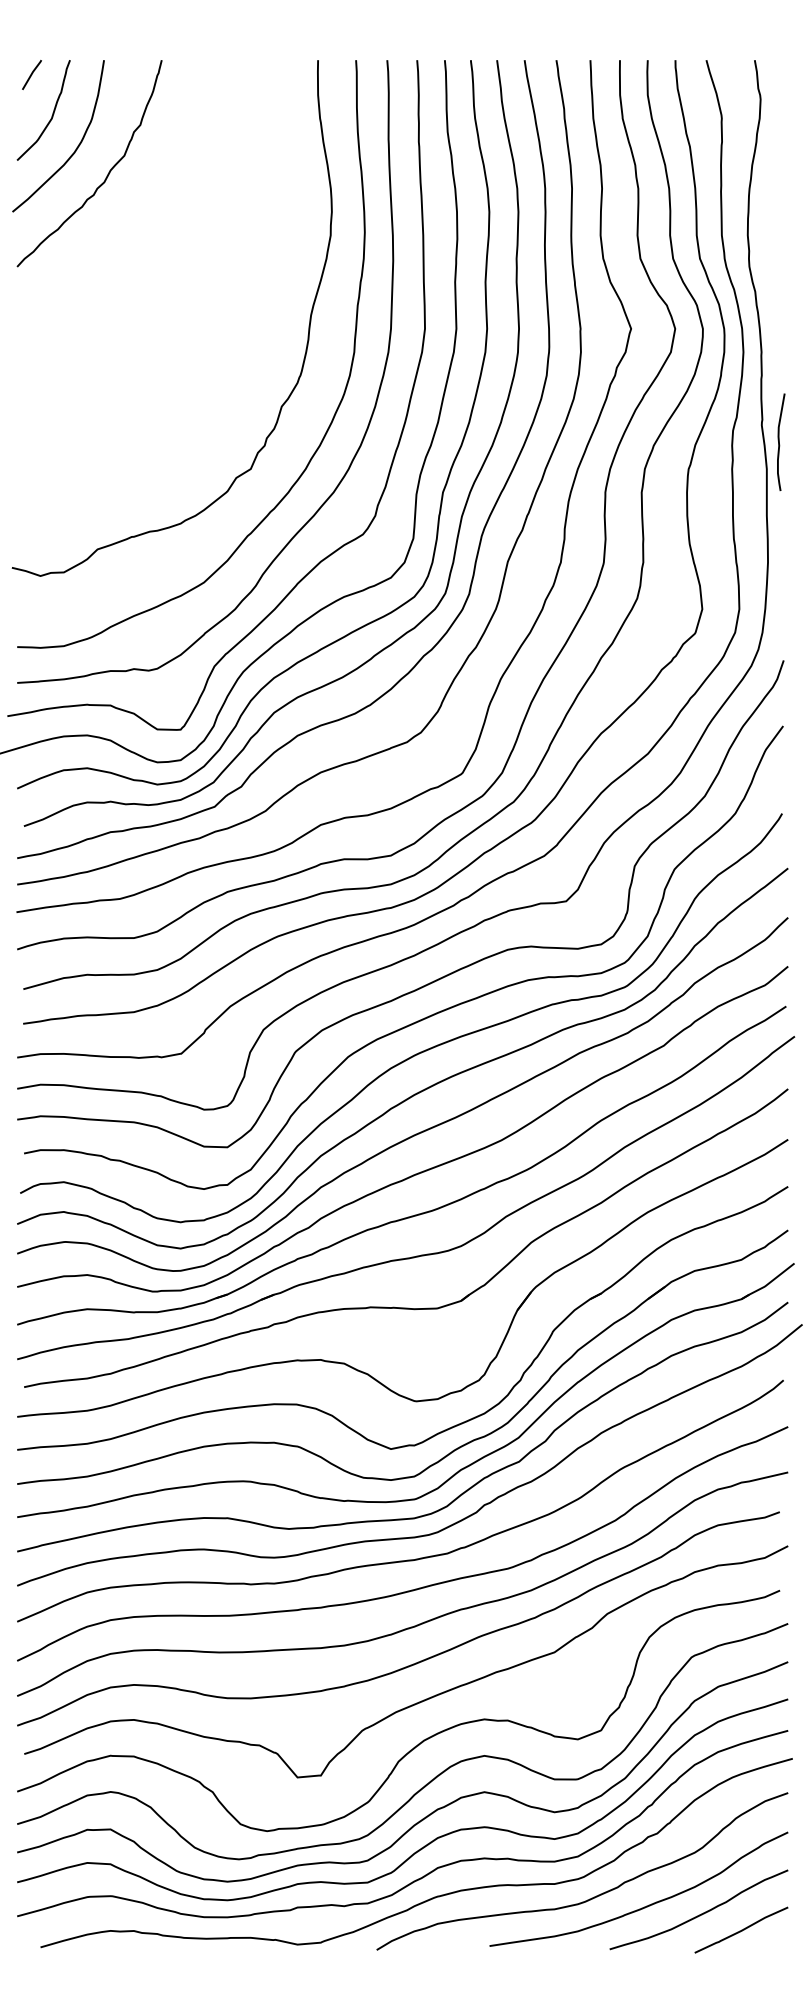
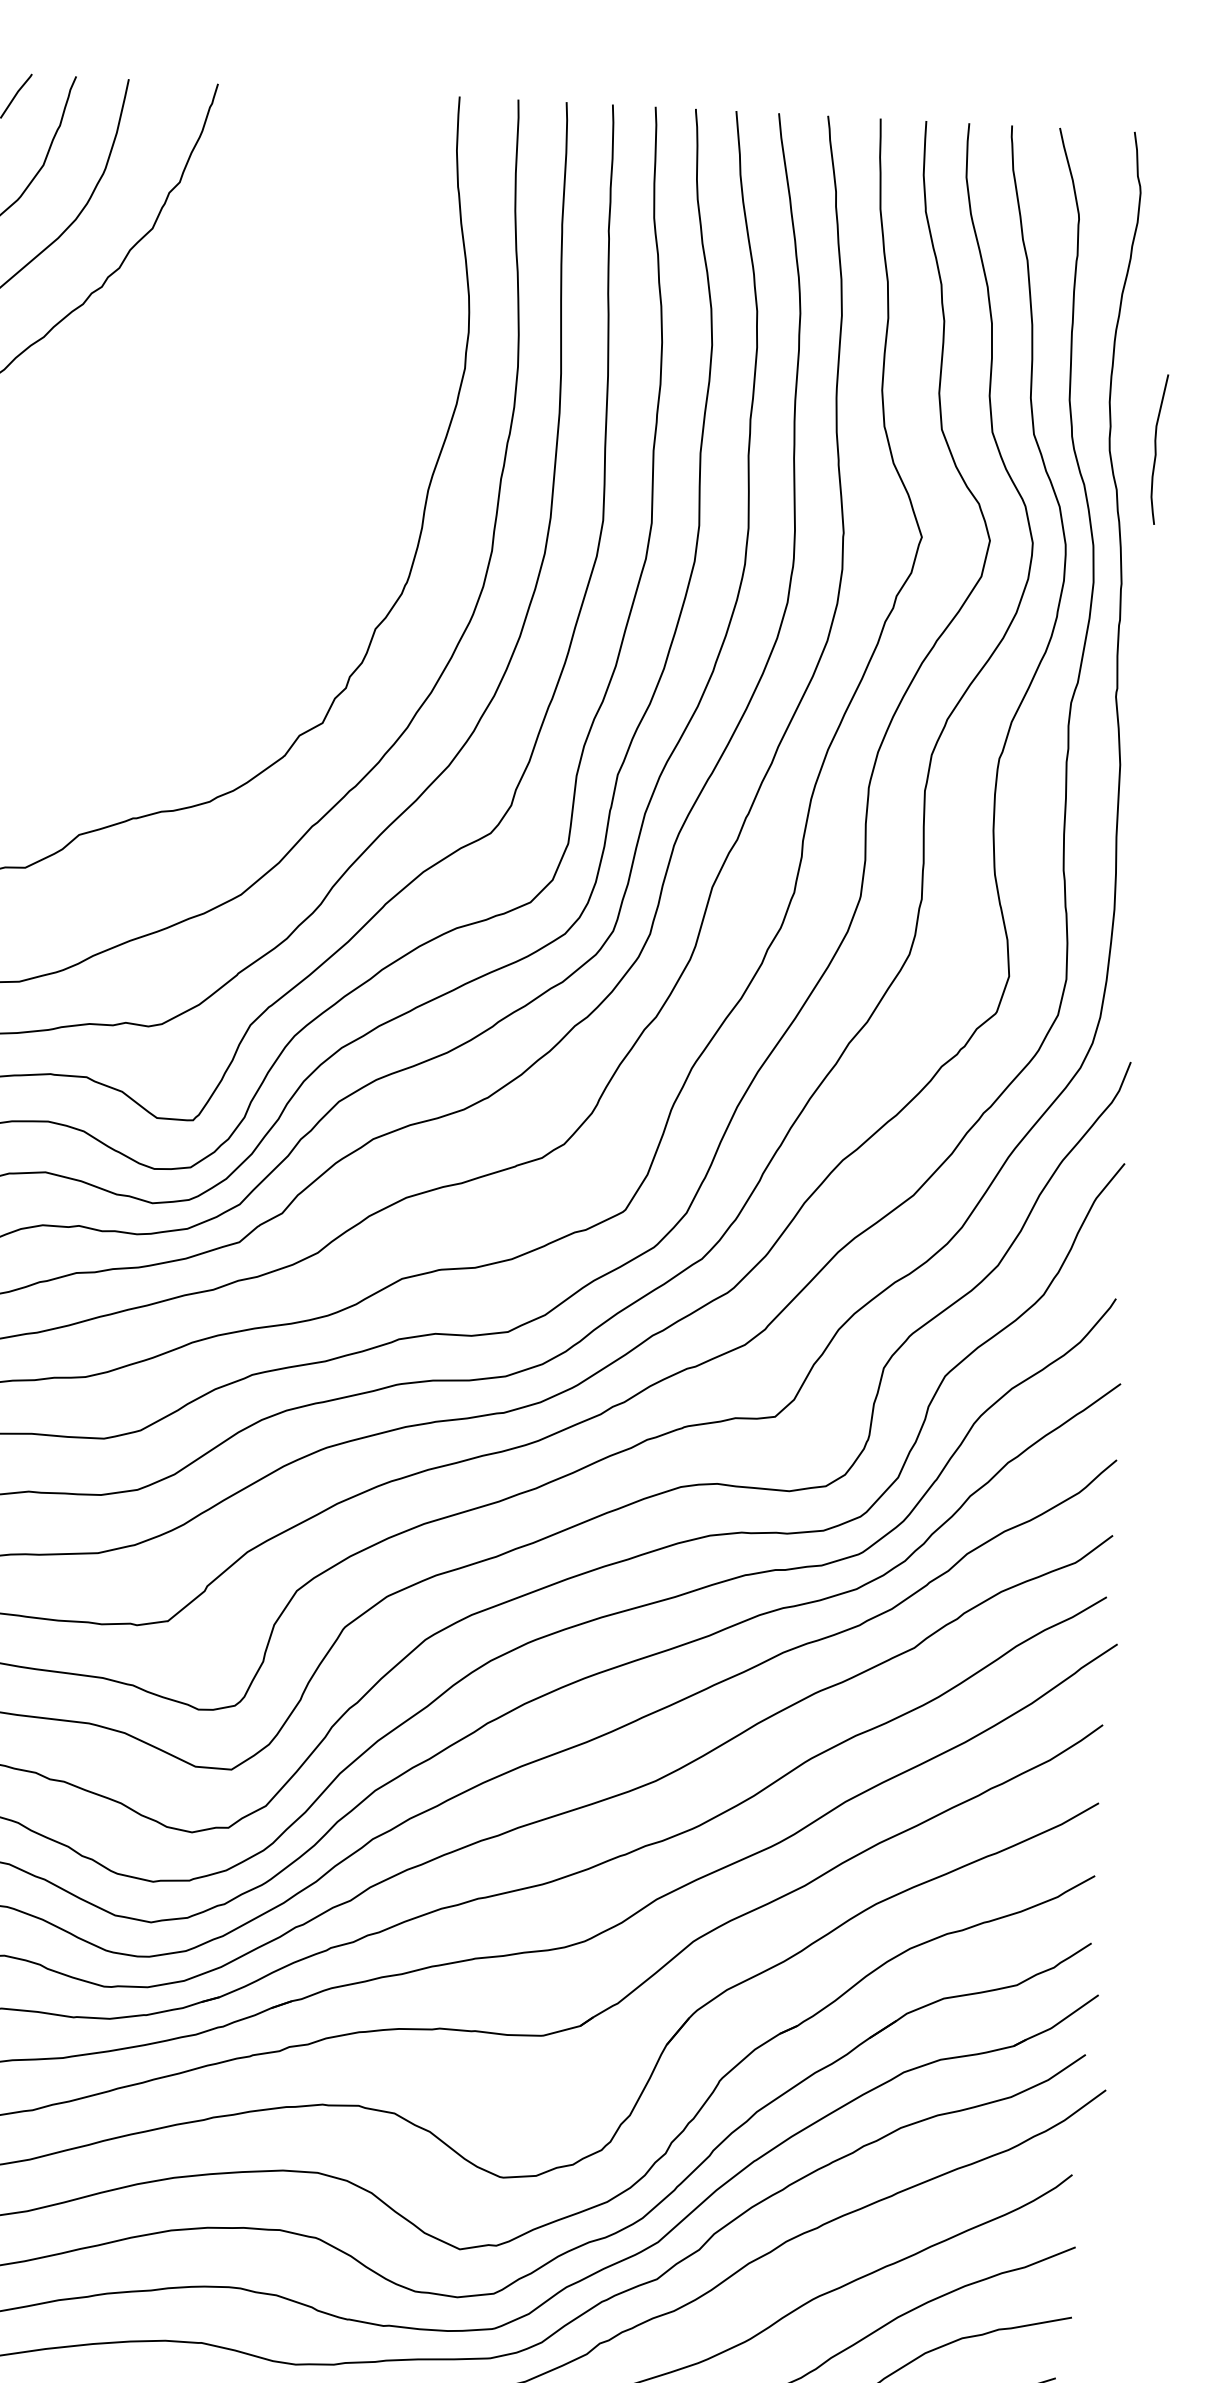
curve: (779, 441) -> (1156, 448), moved

